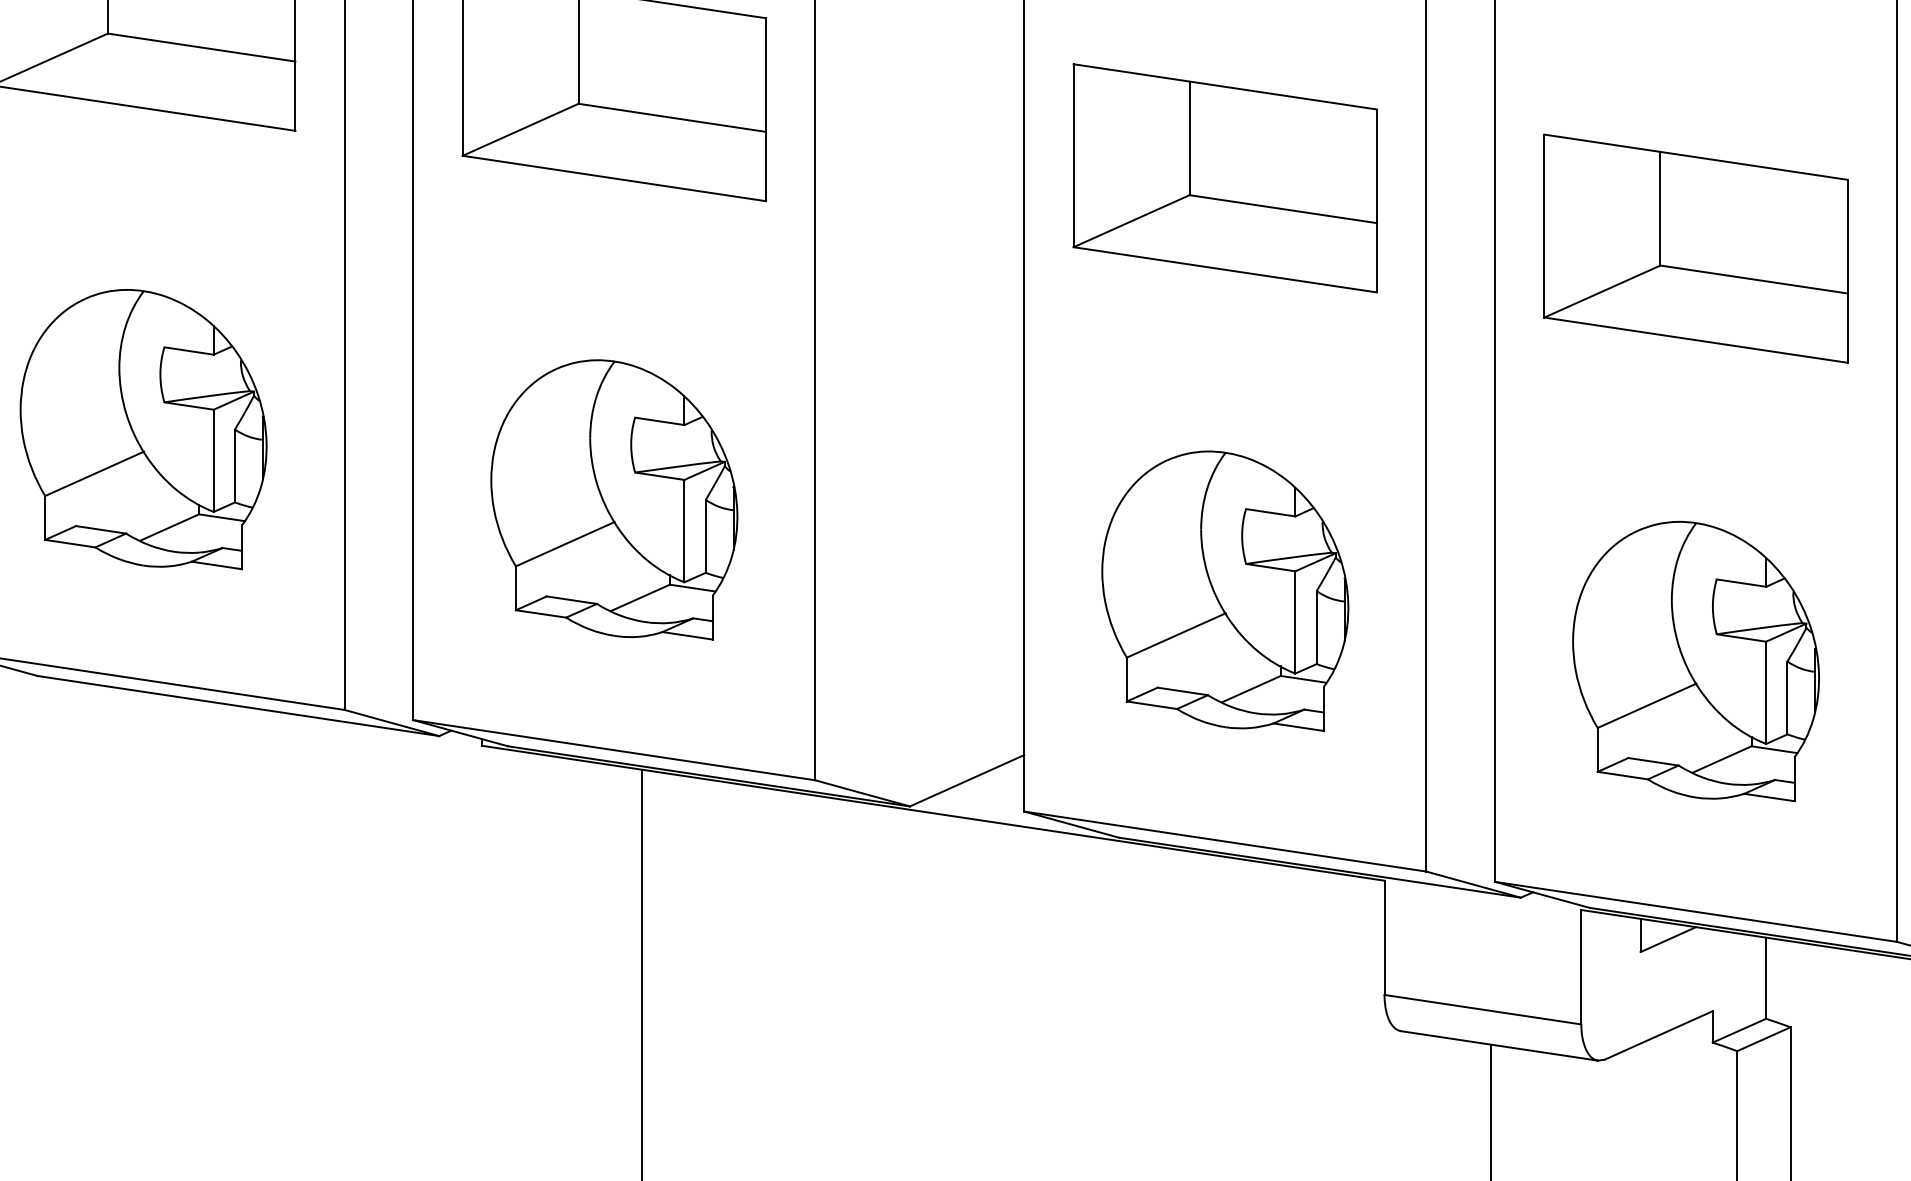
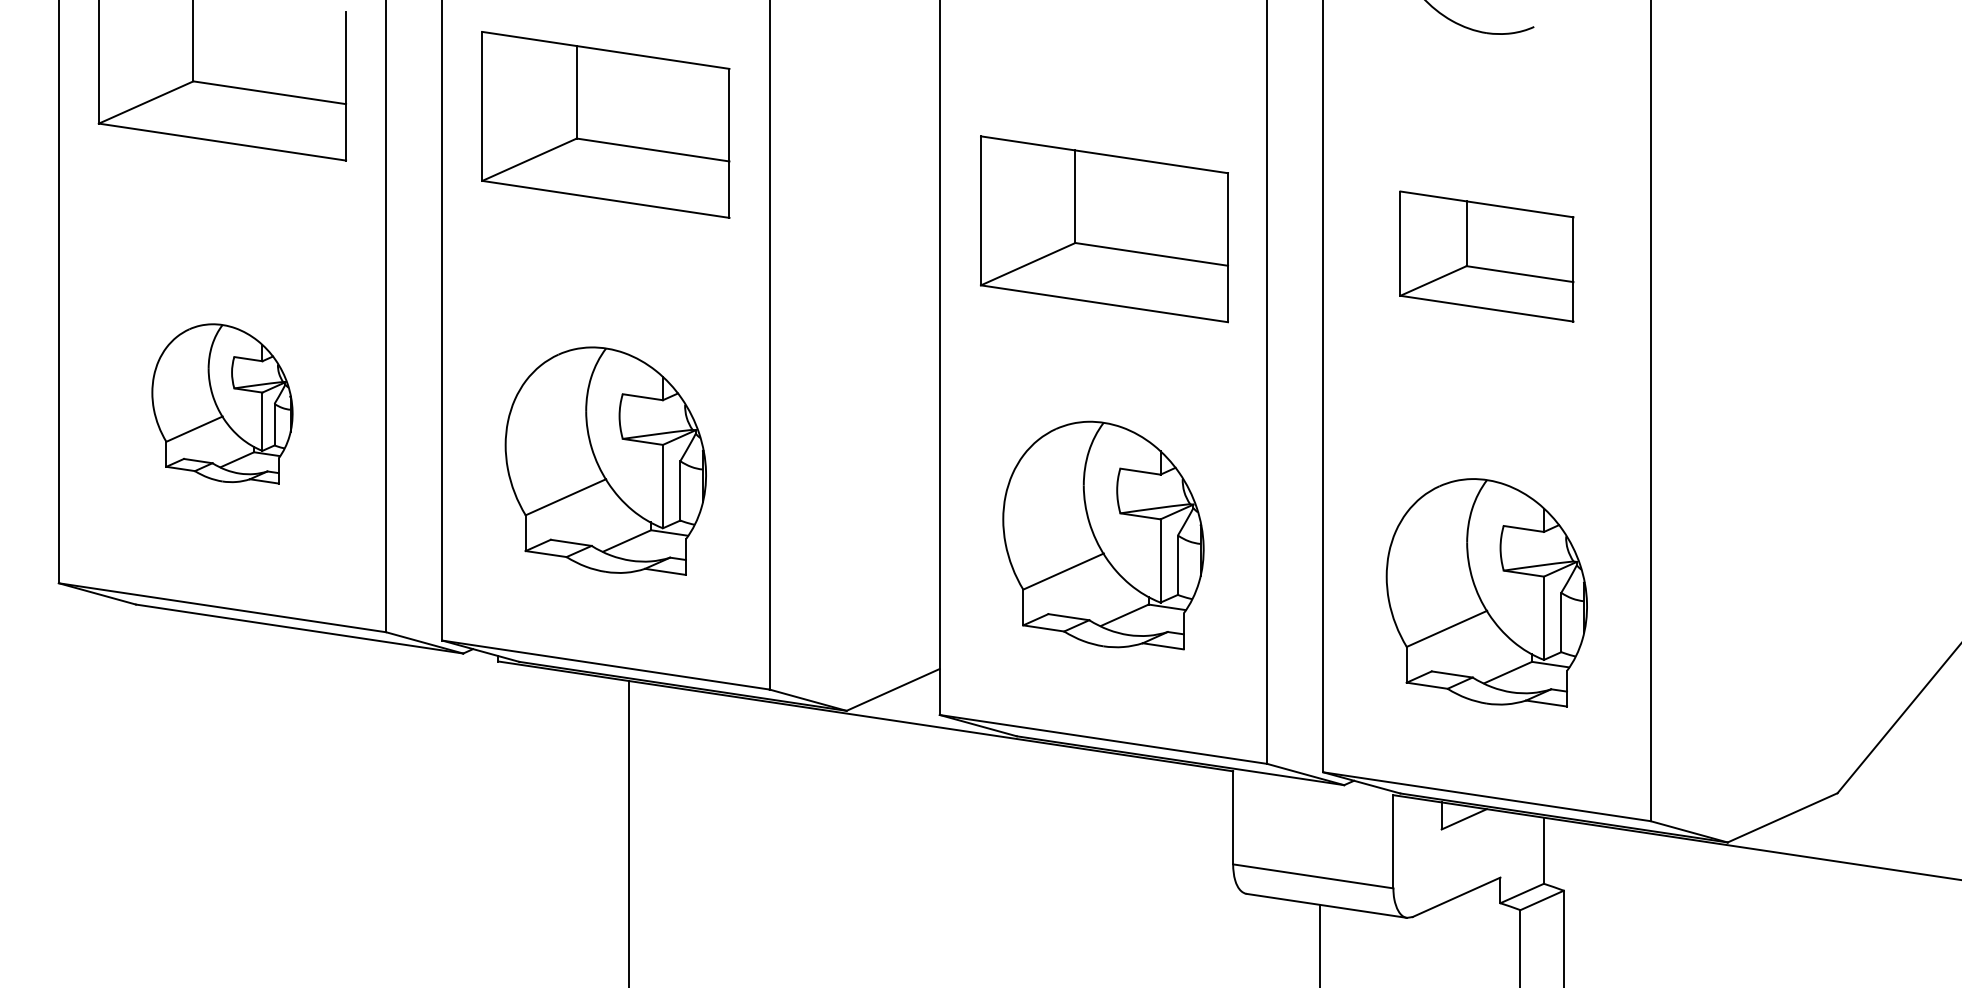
part: (1225, 178) -> (1104, 229), moved
part: (1695, 248) -> (1486, 256), size x0.7
part: (143, 429) -> (222, 403), size x0.7

